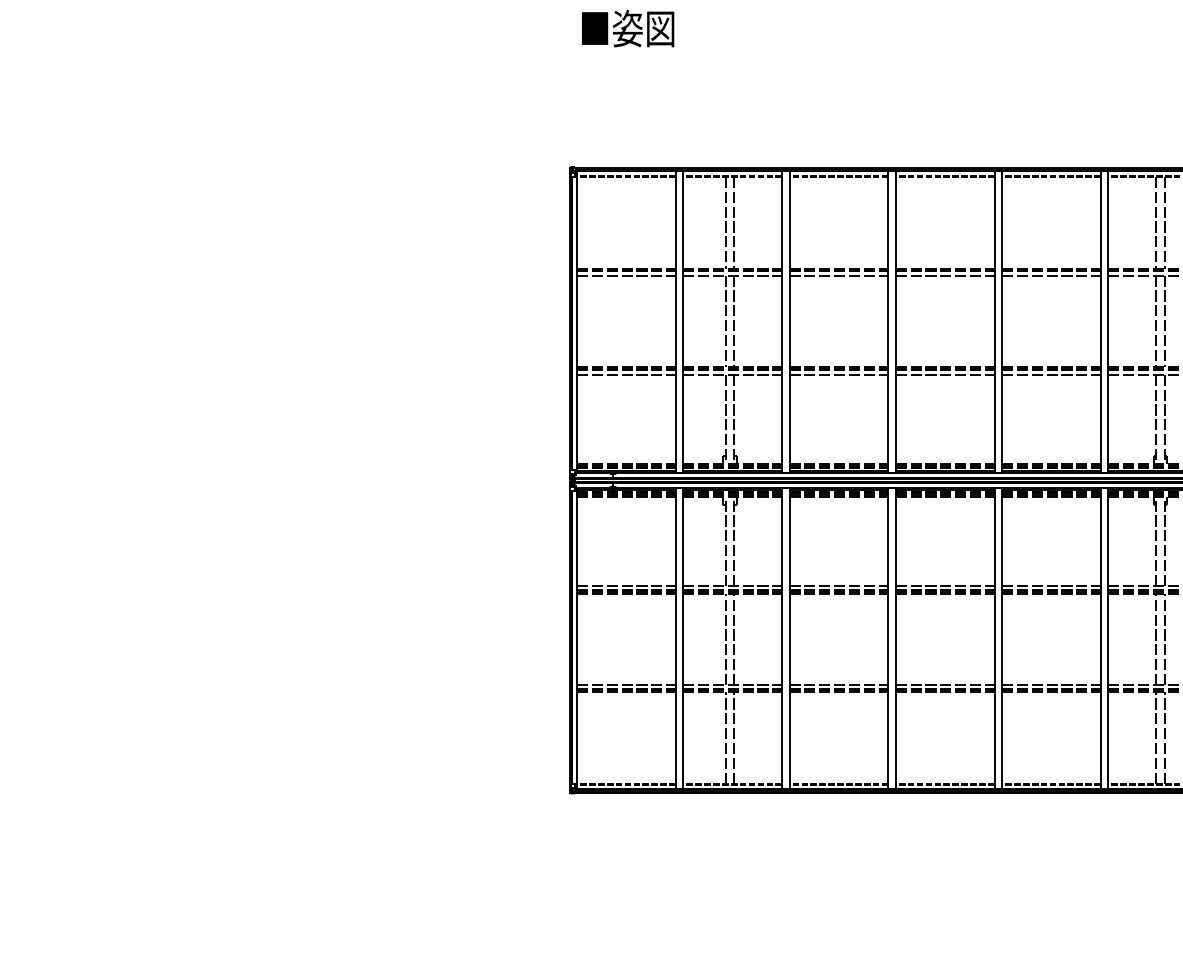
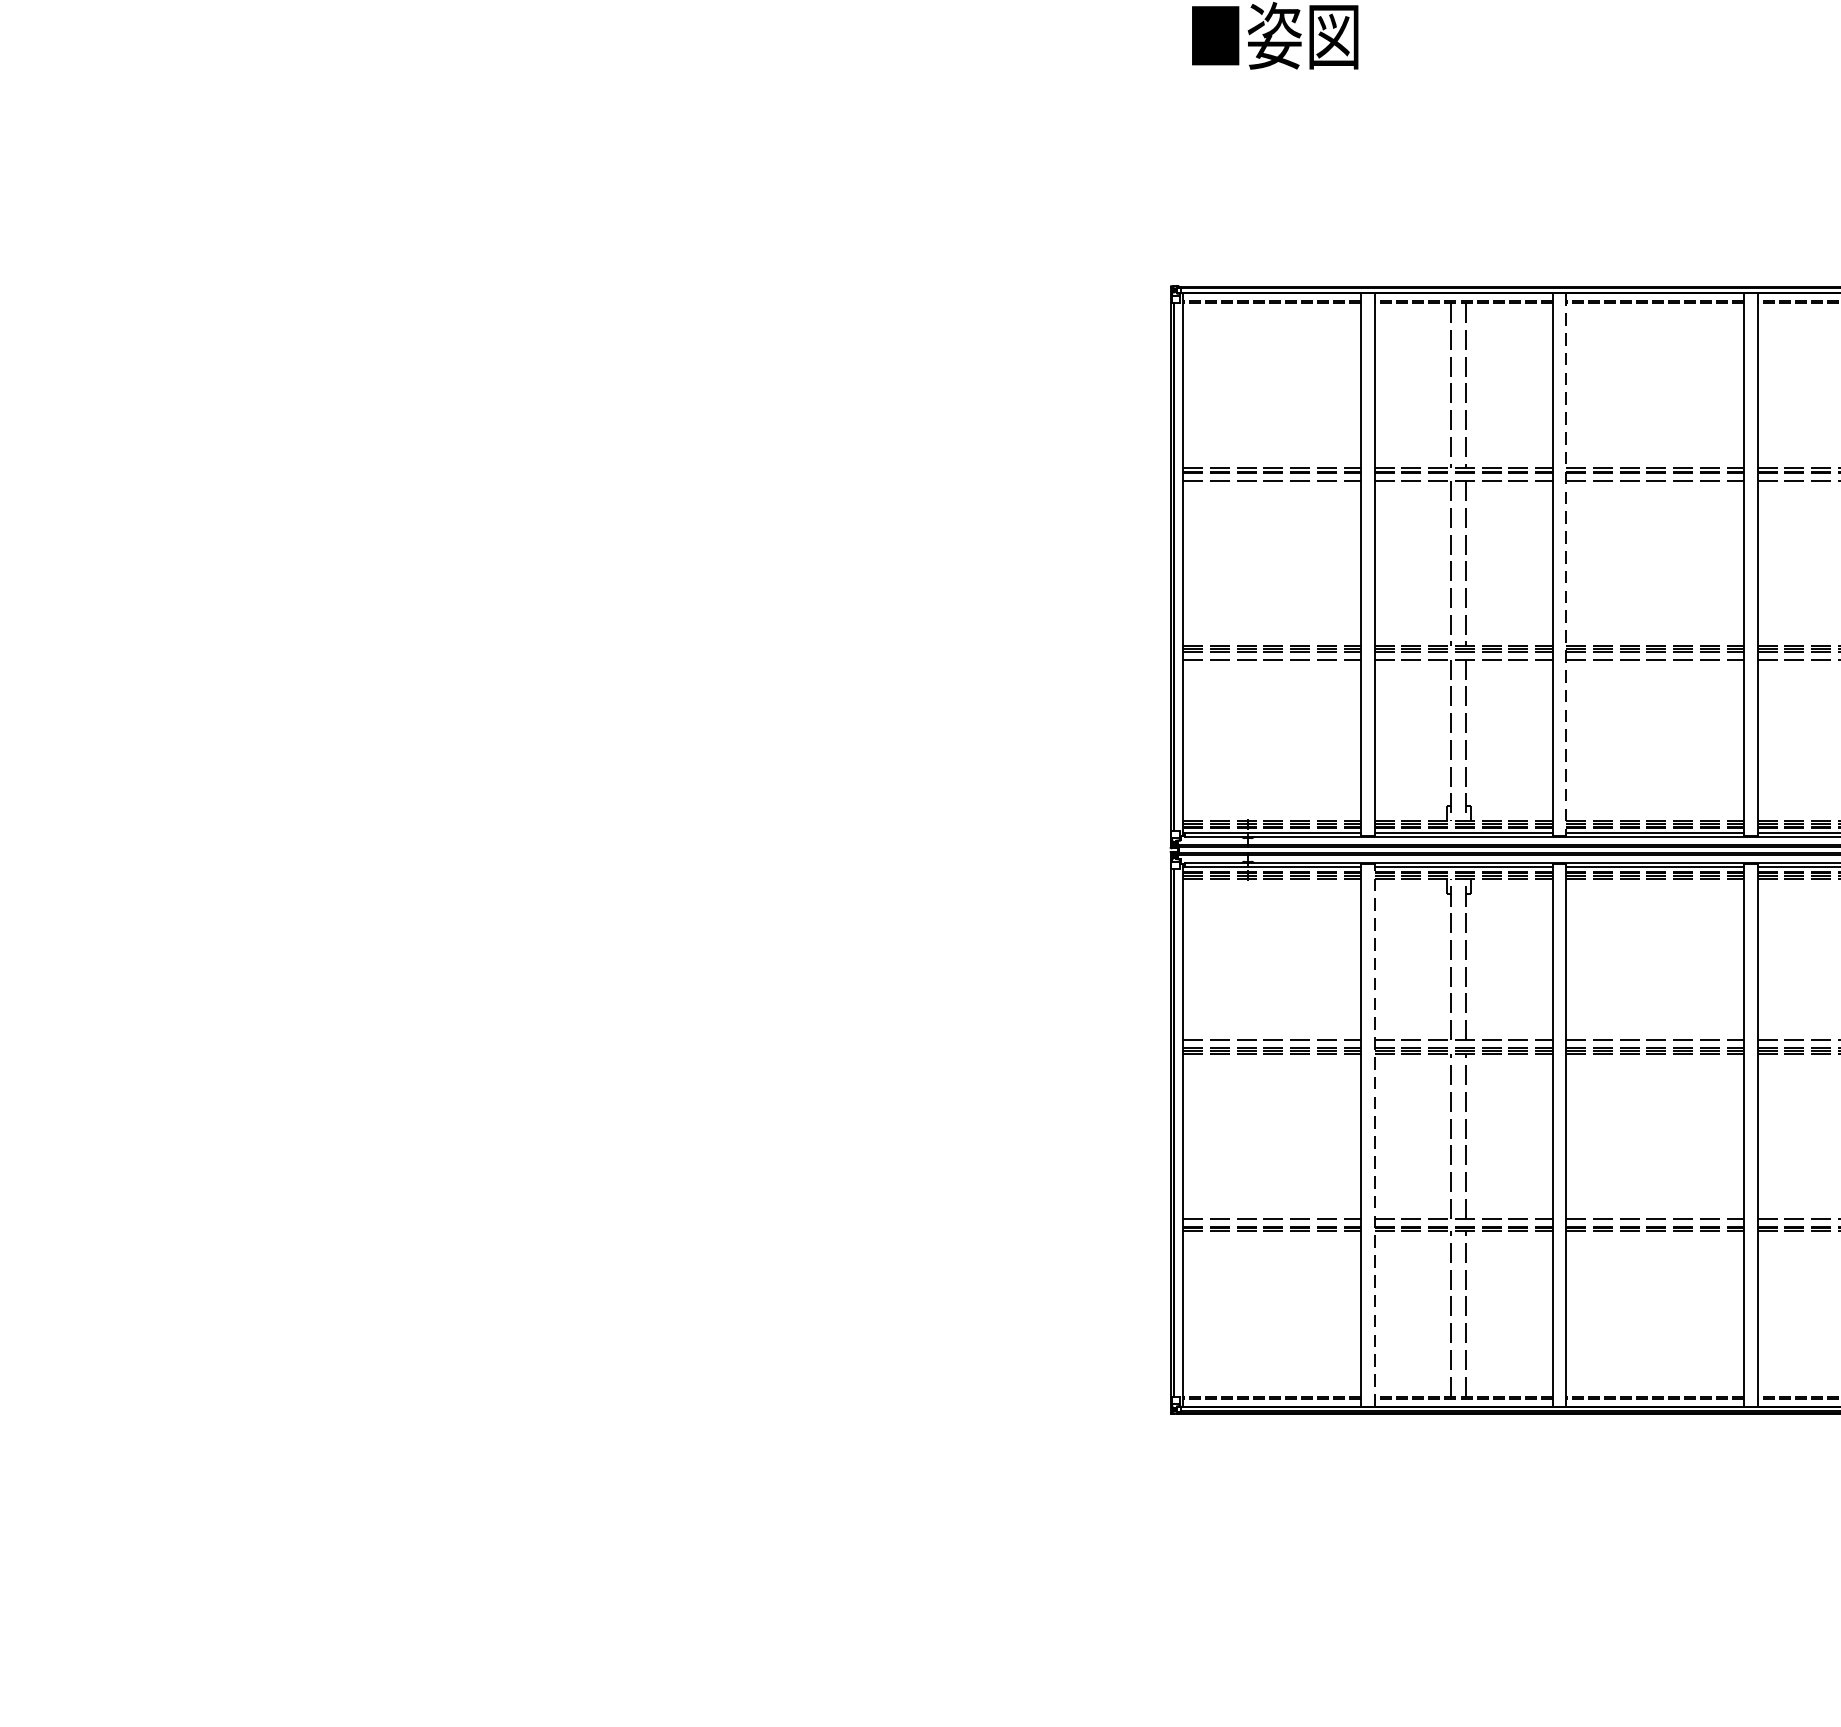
line: (789, 322) -> (1566, 565), solid -> dashed
line: (683, 638) -> (1375, 1134), solid -> dashed

